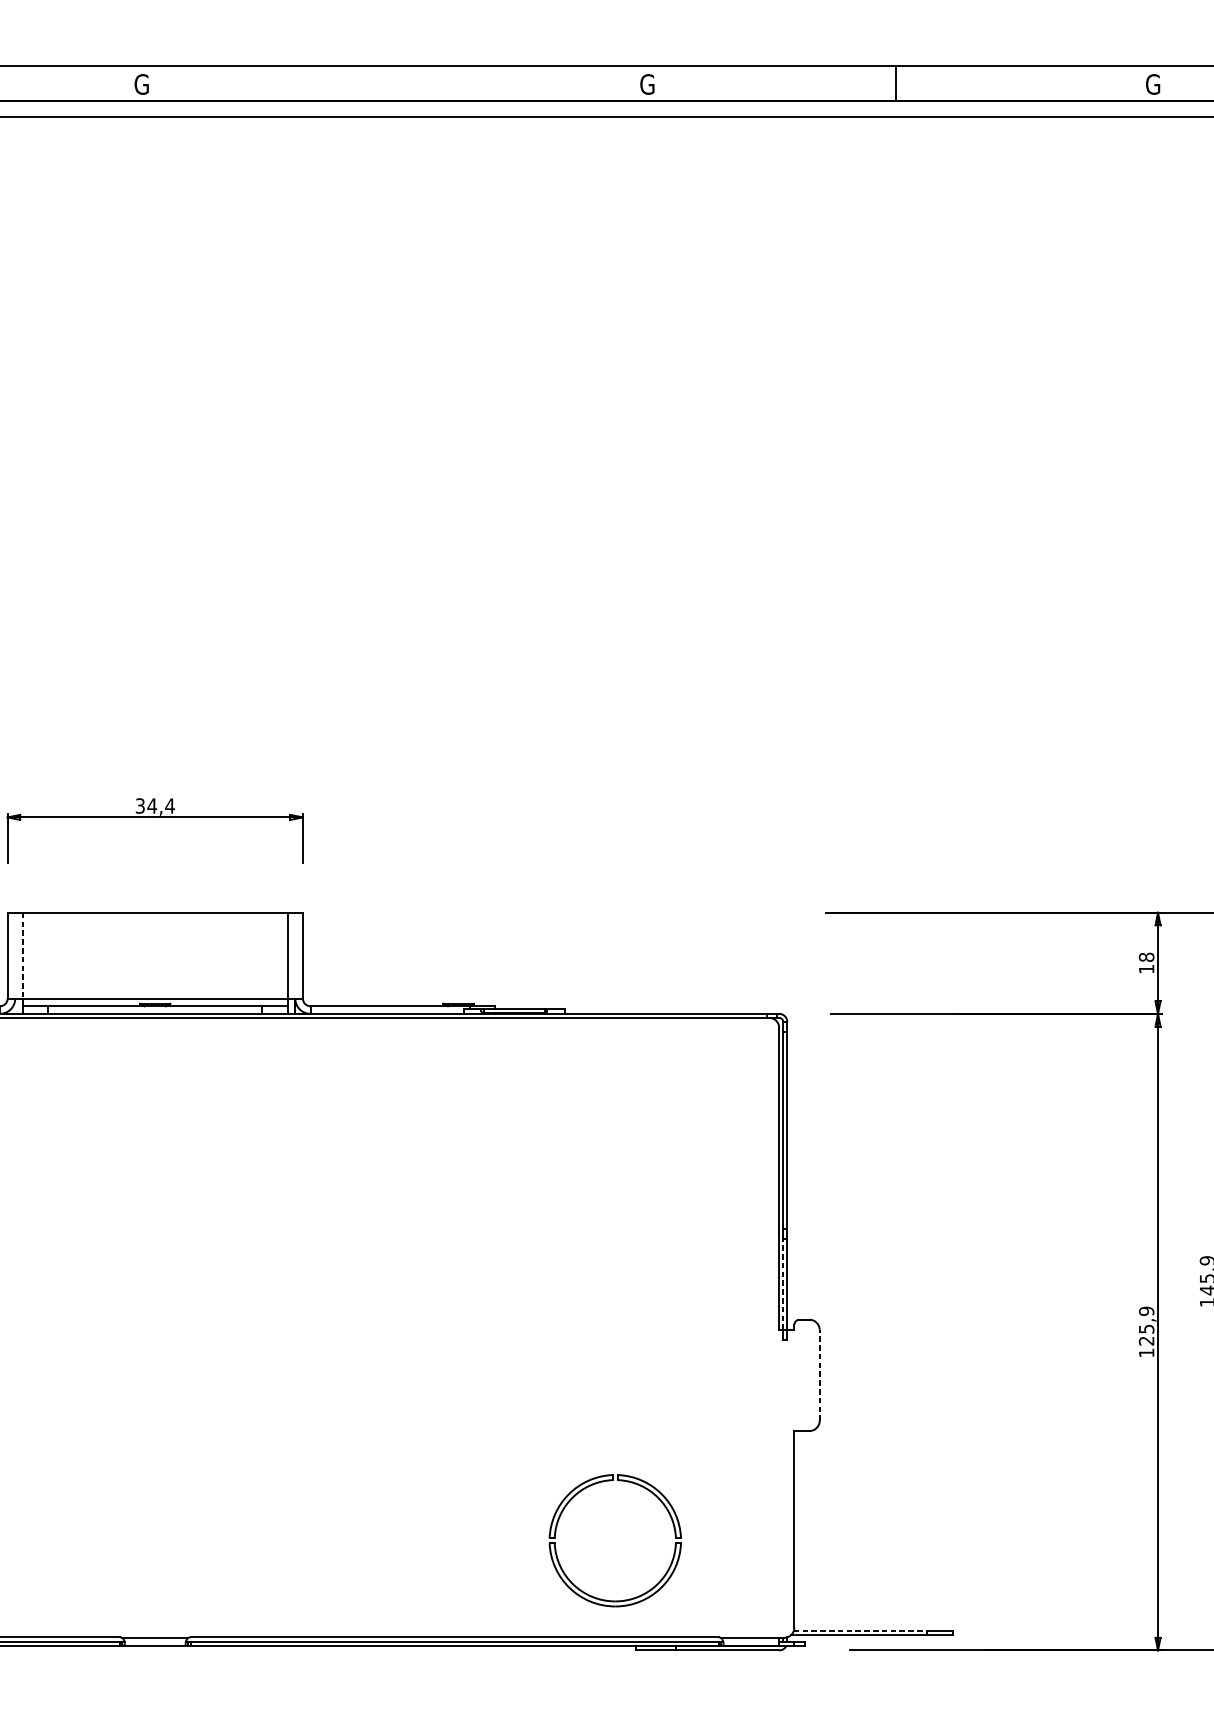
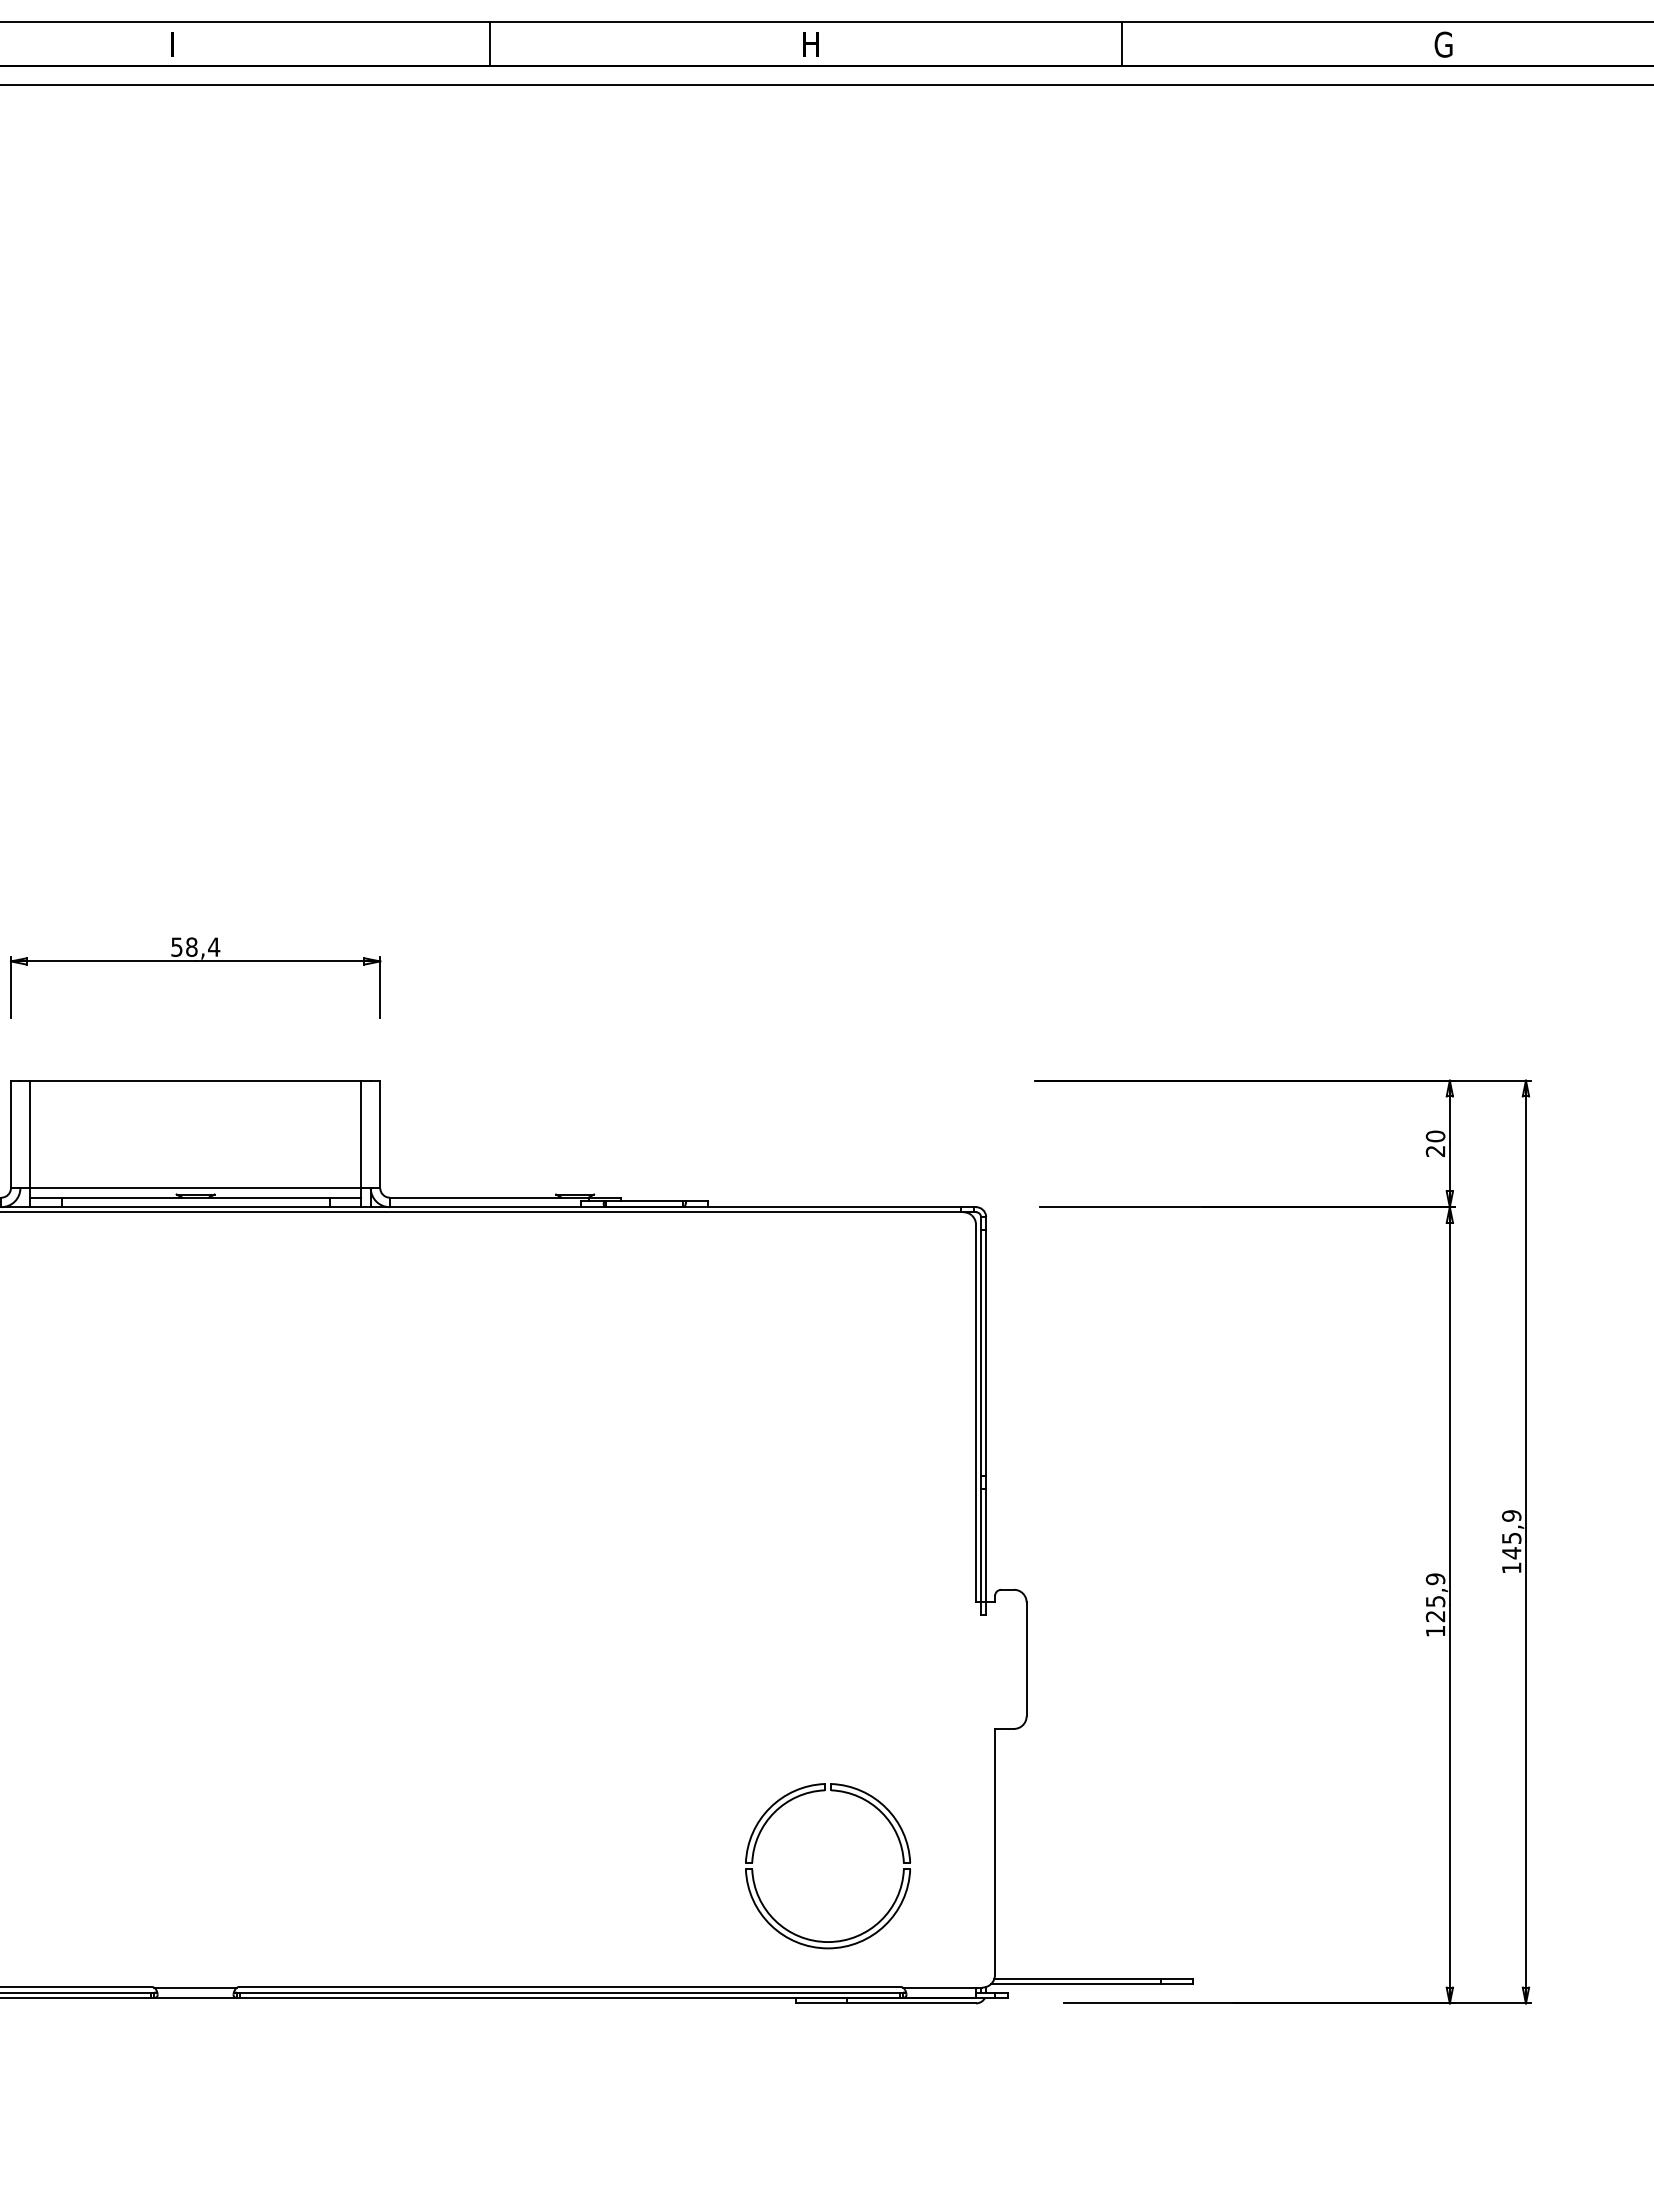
line: (390, 83) -> (489, 43), added
text: (141, 84) -> (178, 44), G -> I
text: (647, 84) -> (811, 44), G -> H
text: (146, 805) -> (184, 946), 34,4 -> 58,4
line: (22, 955) -> (29, 1134), dashed -> solid
text: (1146, 962) -> (1435, 1143), 18 -> 20
line: (783, 1284) -> (981, 1545), dashed -> solid
line: (819, 1375) -> (1026, 1659), dashed -> solid
part: (652, 1587) -> (874, 1924), moved
line: (861, 1630) -> (1078, 1978), dashed -> solid

